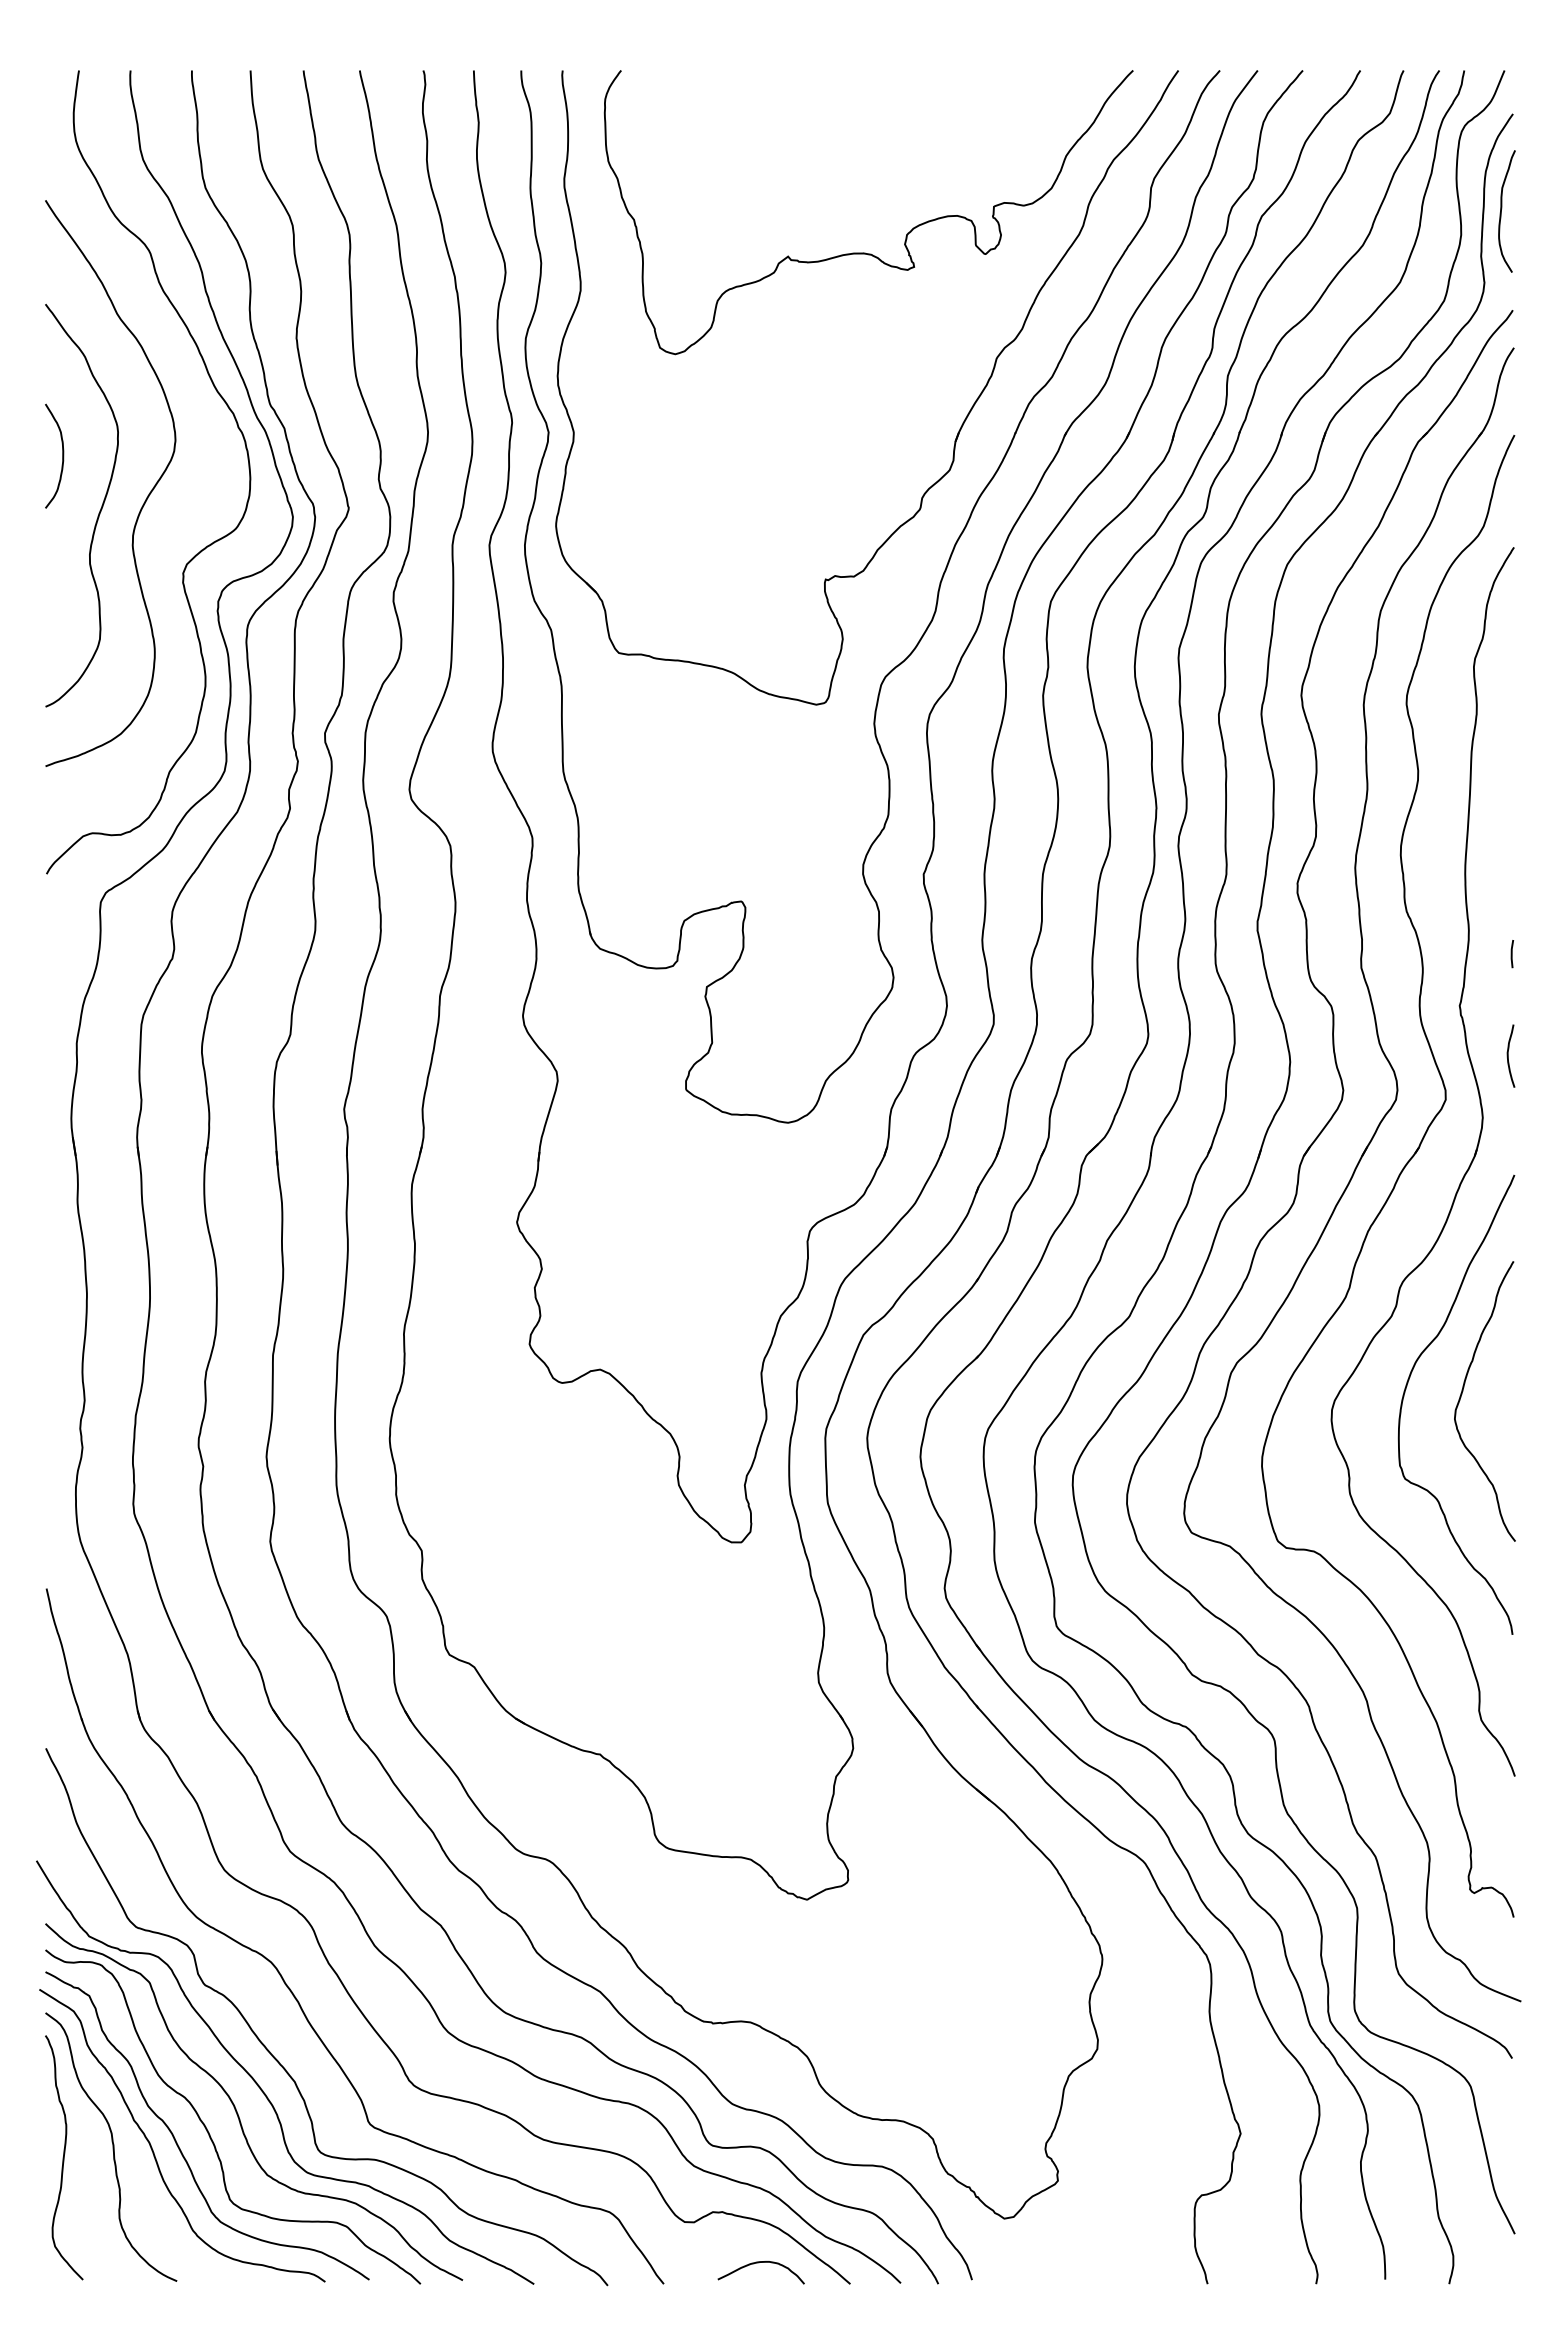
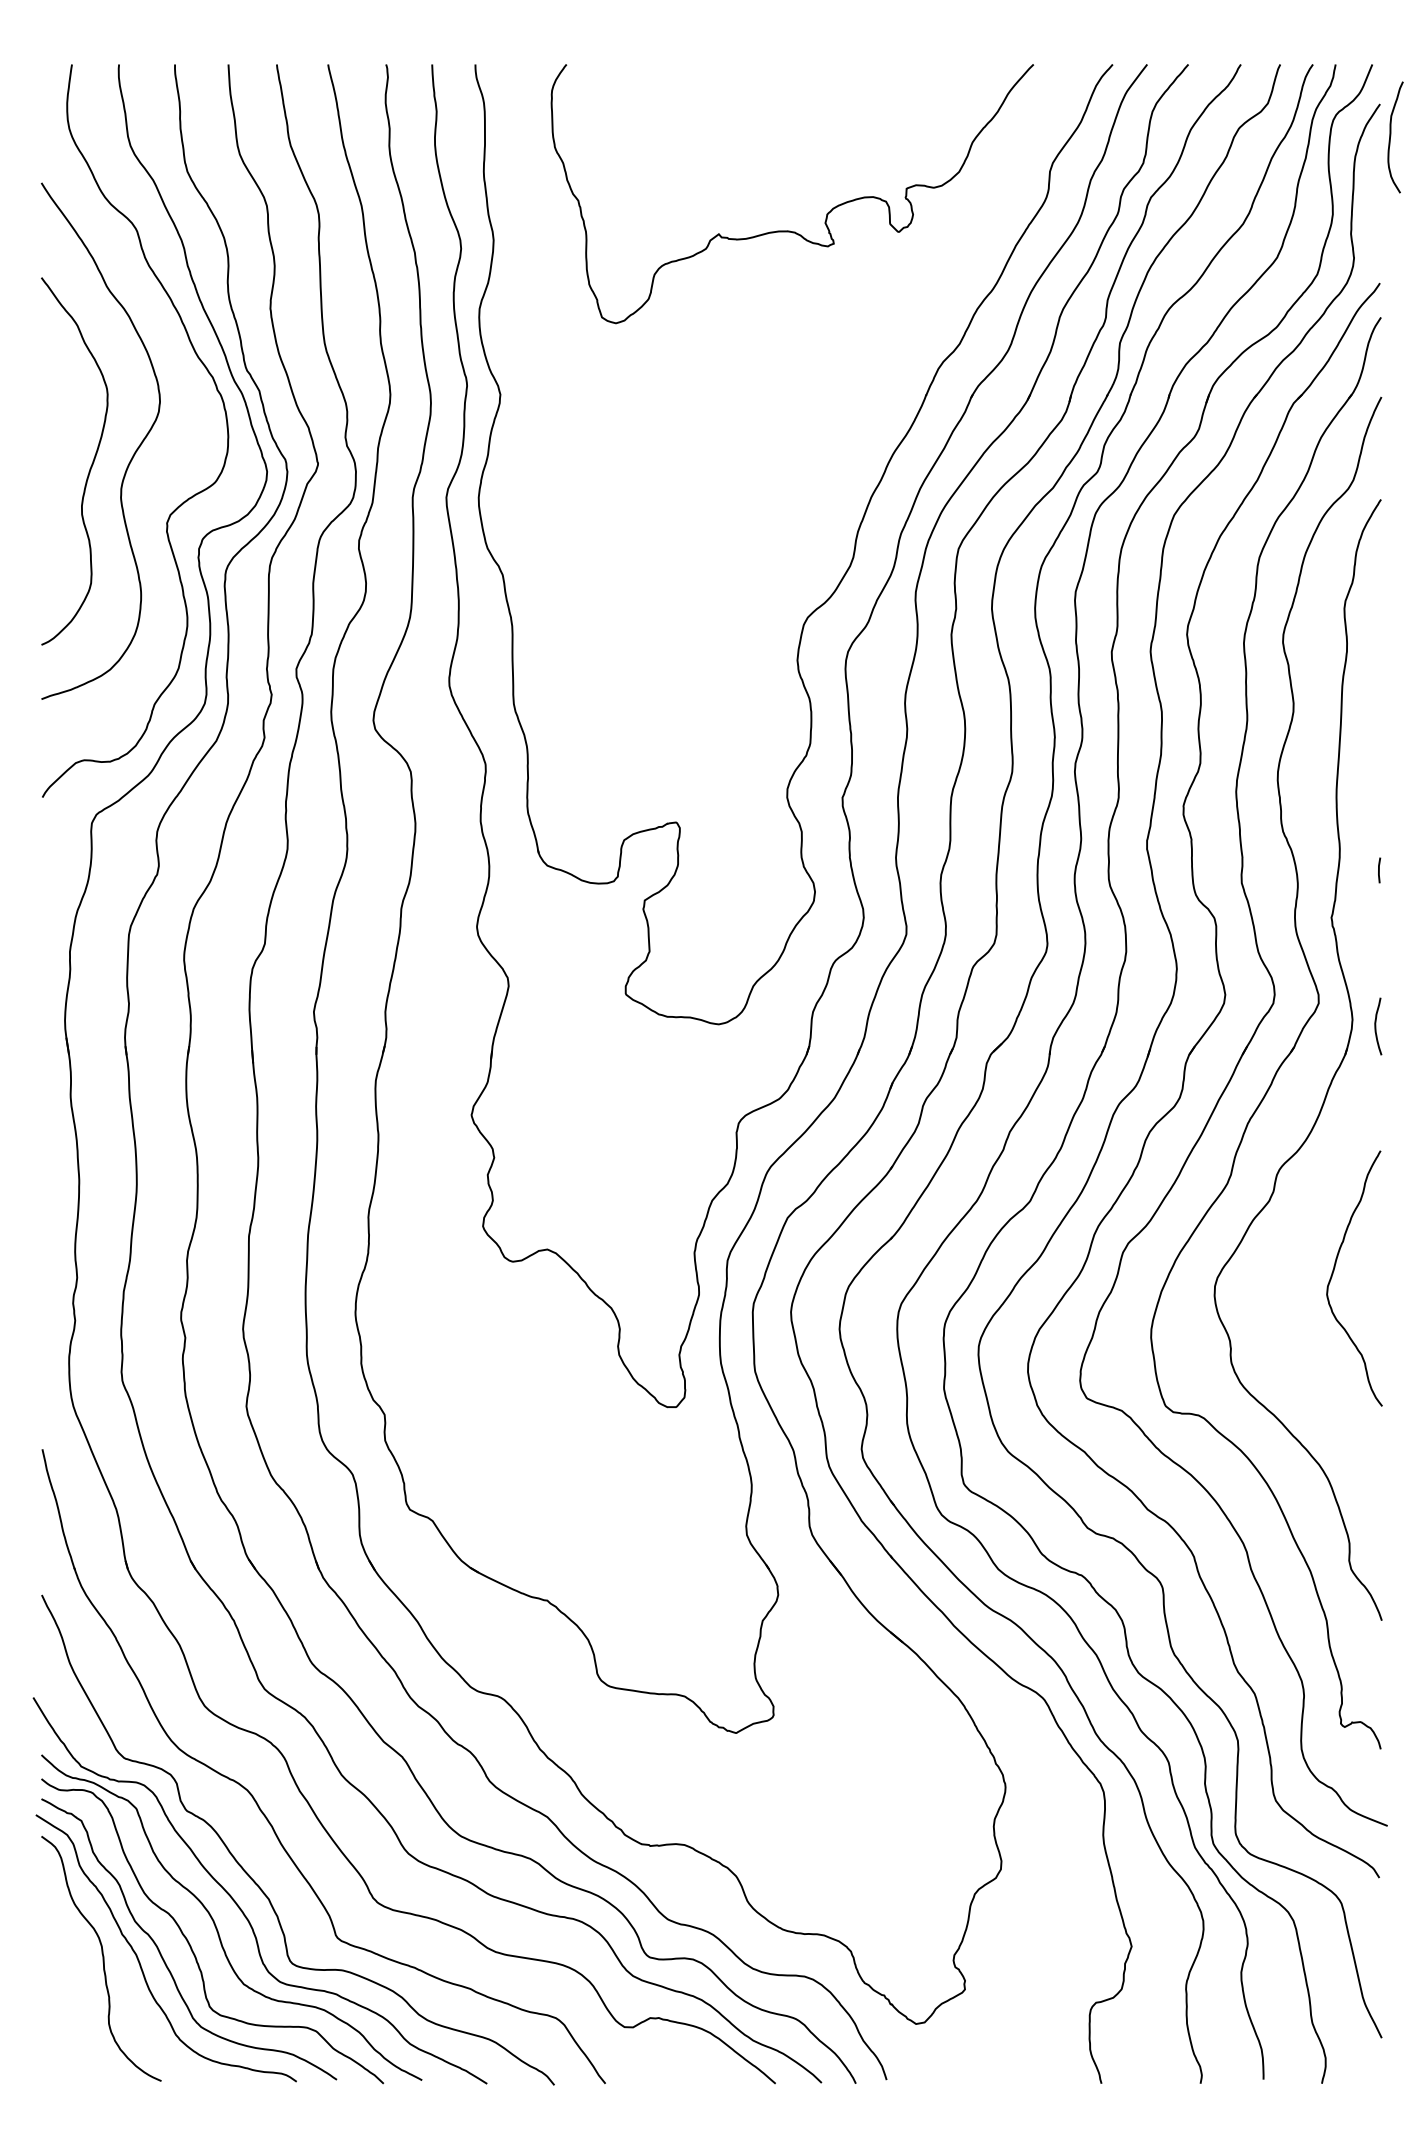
curve: (1502, 208) -> (1391, 134), moved
part: (957, 432) -> (873, 394), removed
curve: (62, 455) -> (56, 415), removed
curve: (1508, 1055) -> (1375, 1025), moved
curve: (1407, 1386) -> (1283, 1264), removed
curve: (64, 2157) -> (58, 1968), removed
curve: (758, 2263) -> (691, 2064), removed

